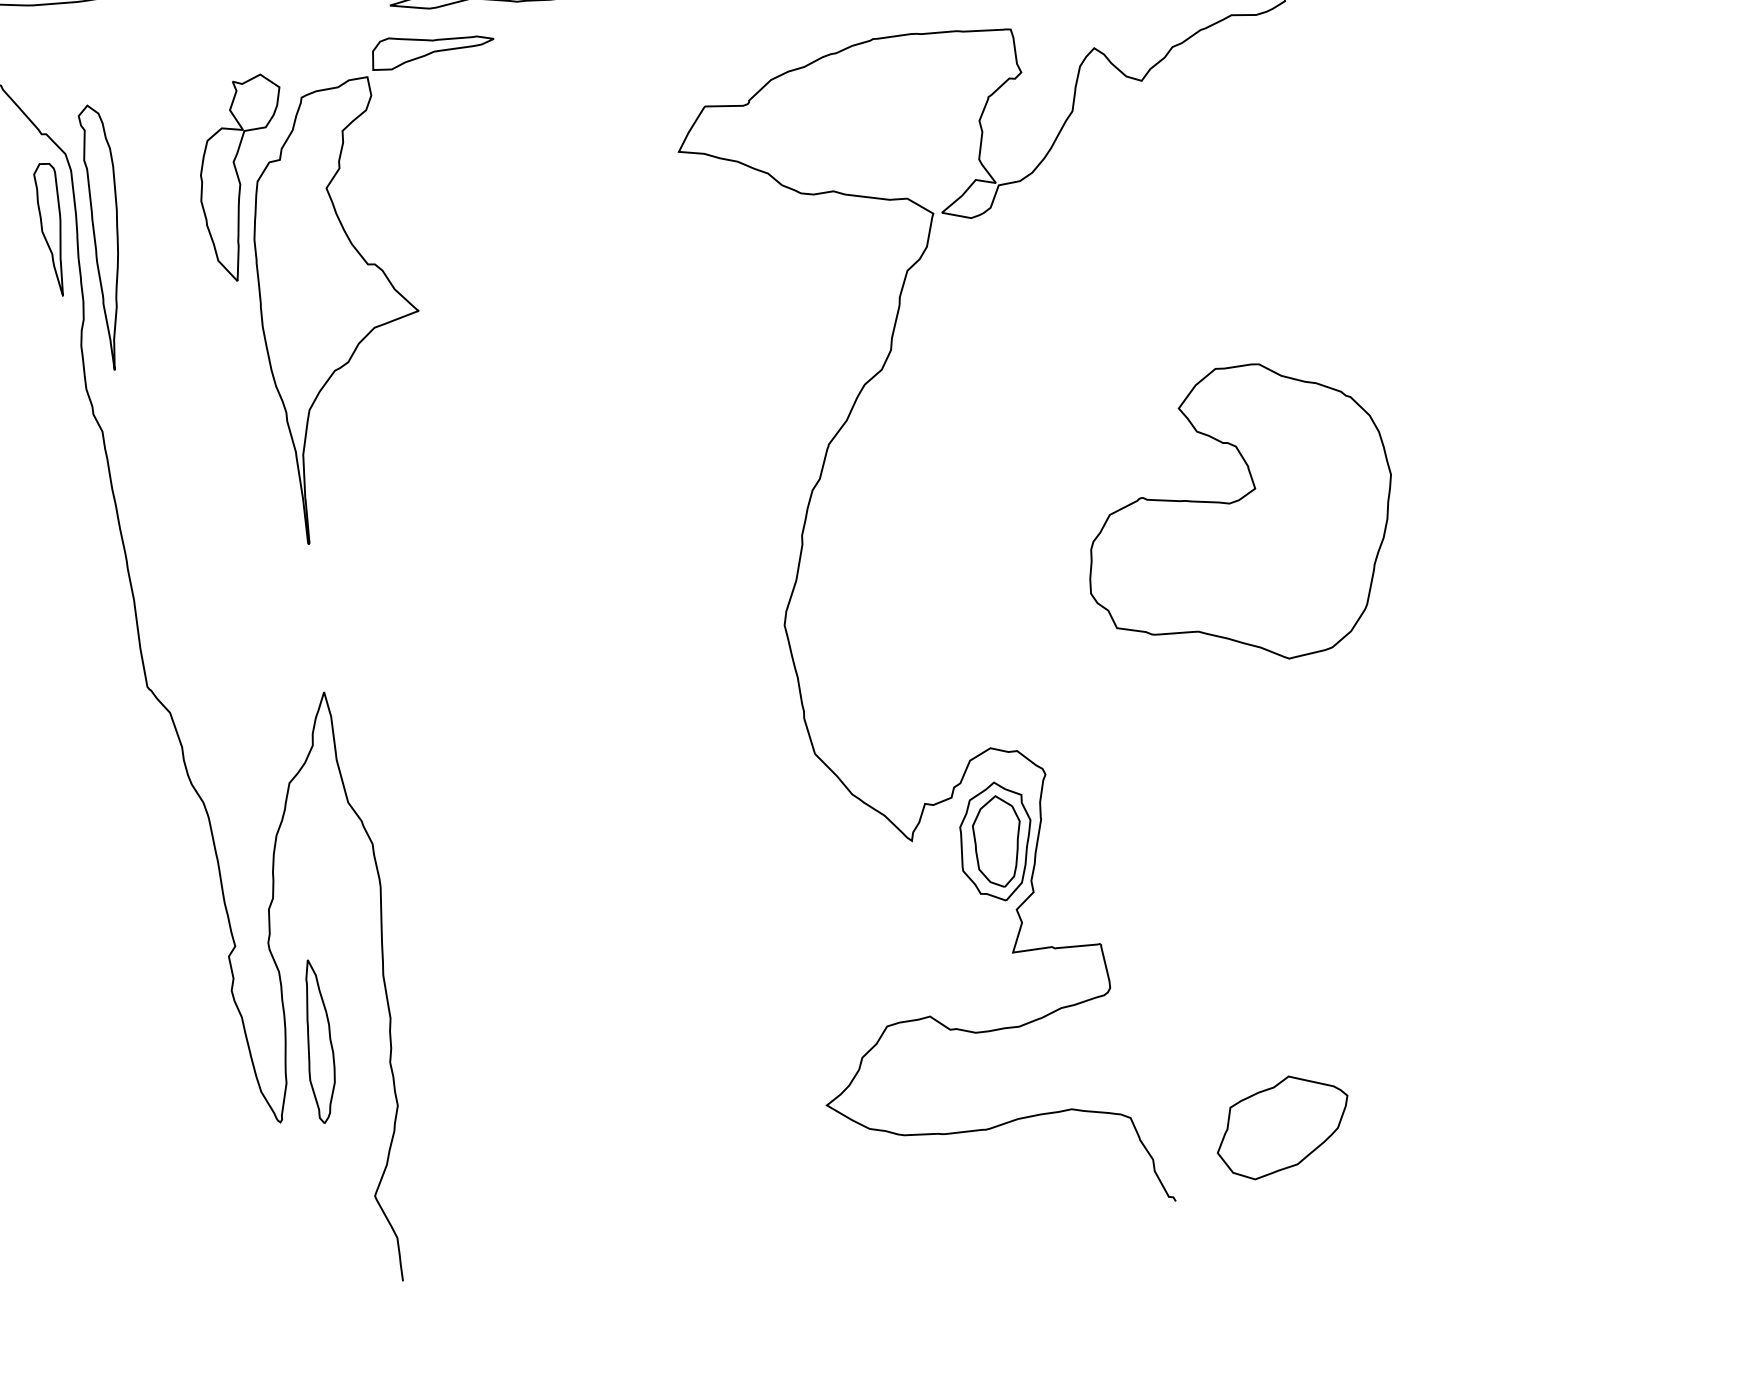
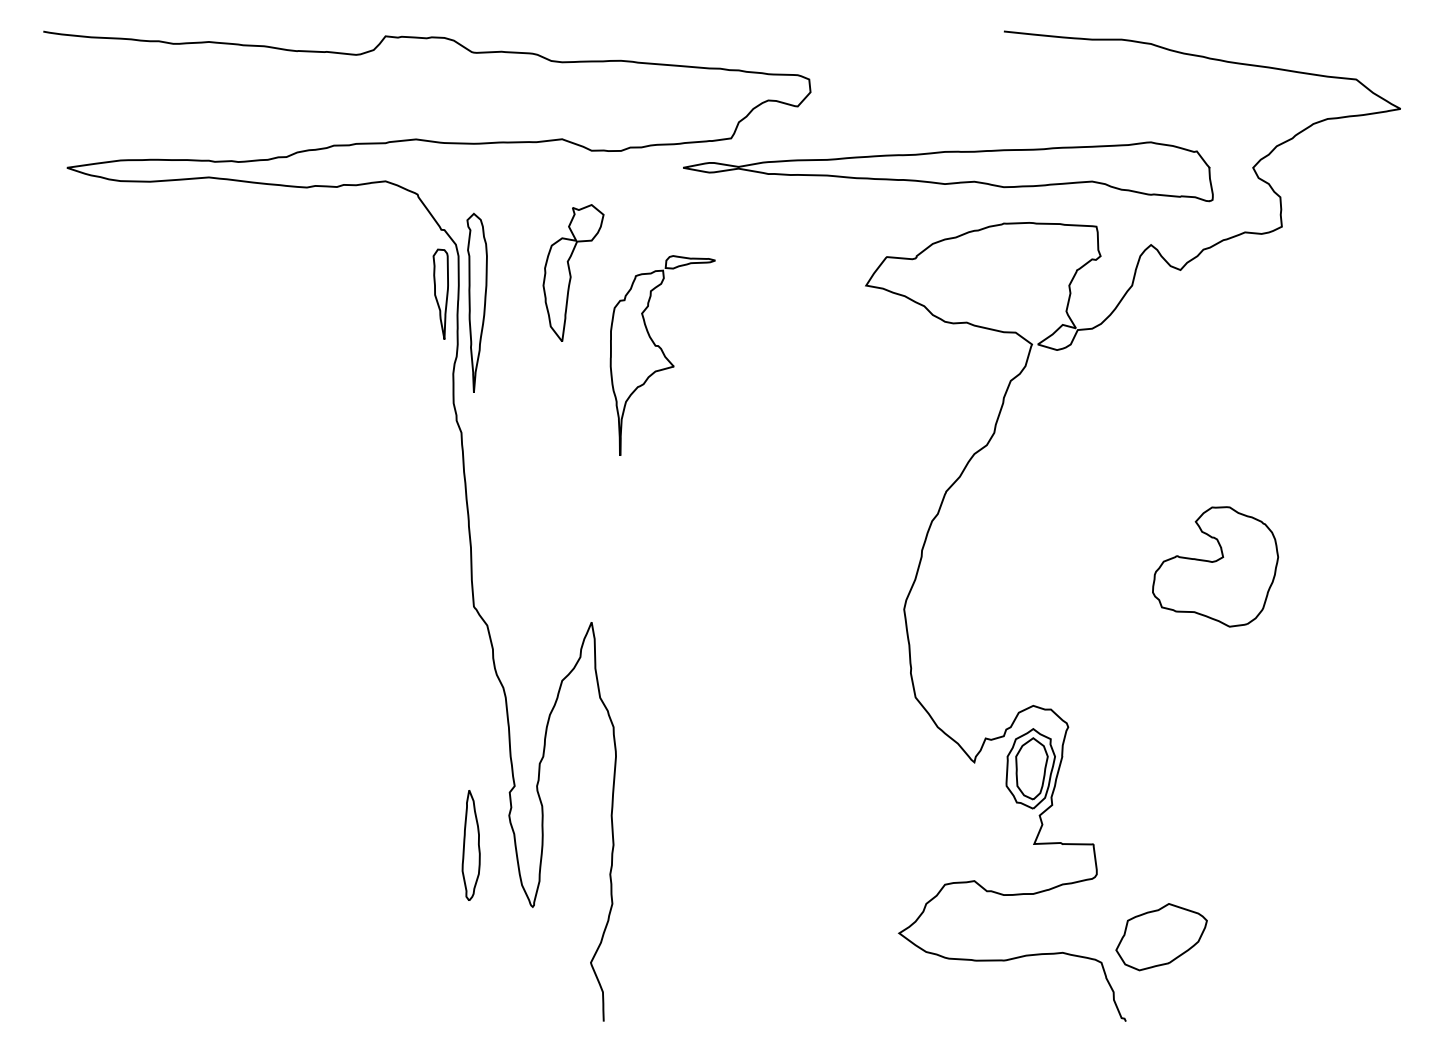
part: (388, 286) -> (662, 355), size x0.6
part: (1238, 514) -> (1215, 566), size x0.6
part: (318, 1041) -> (470, 845), moved
part: (1282, 1127) -> (1161, 937), moved

